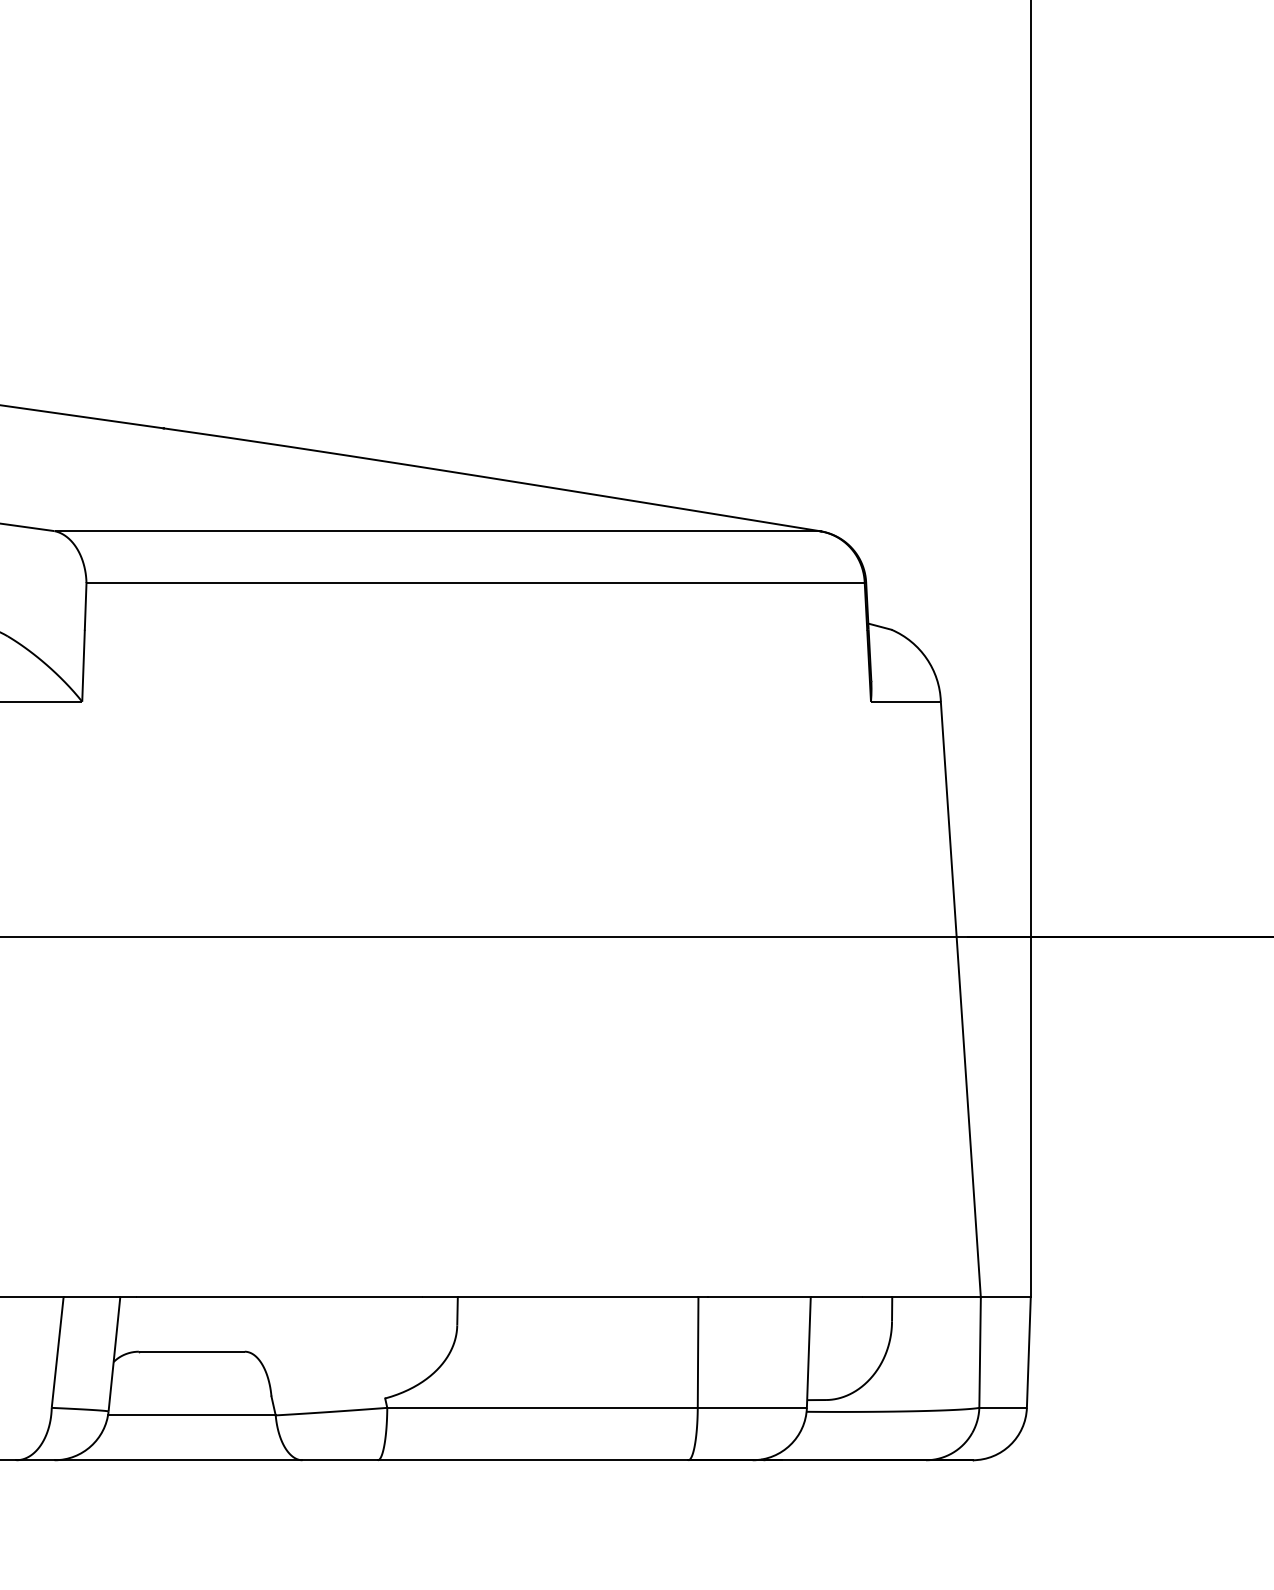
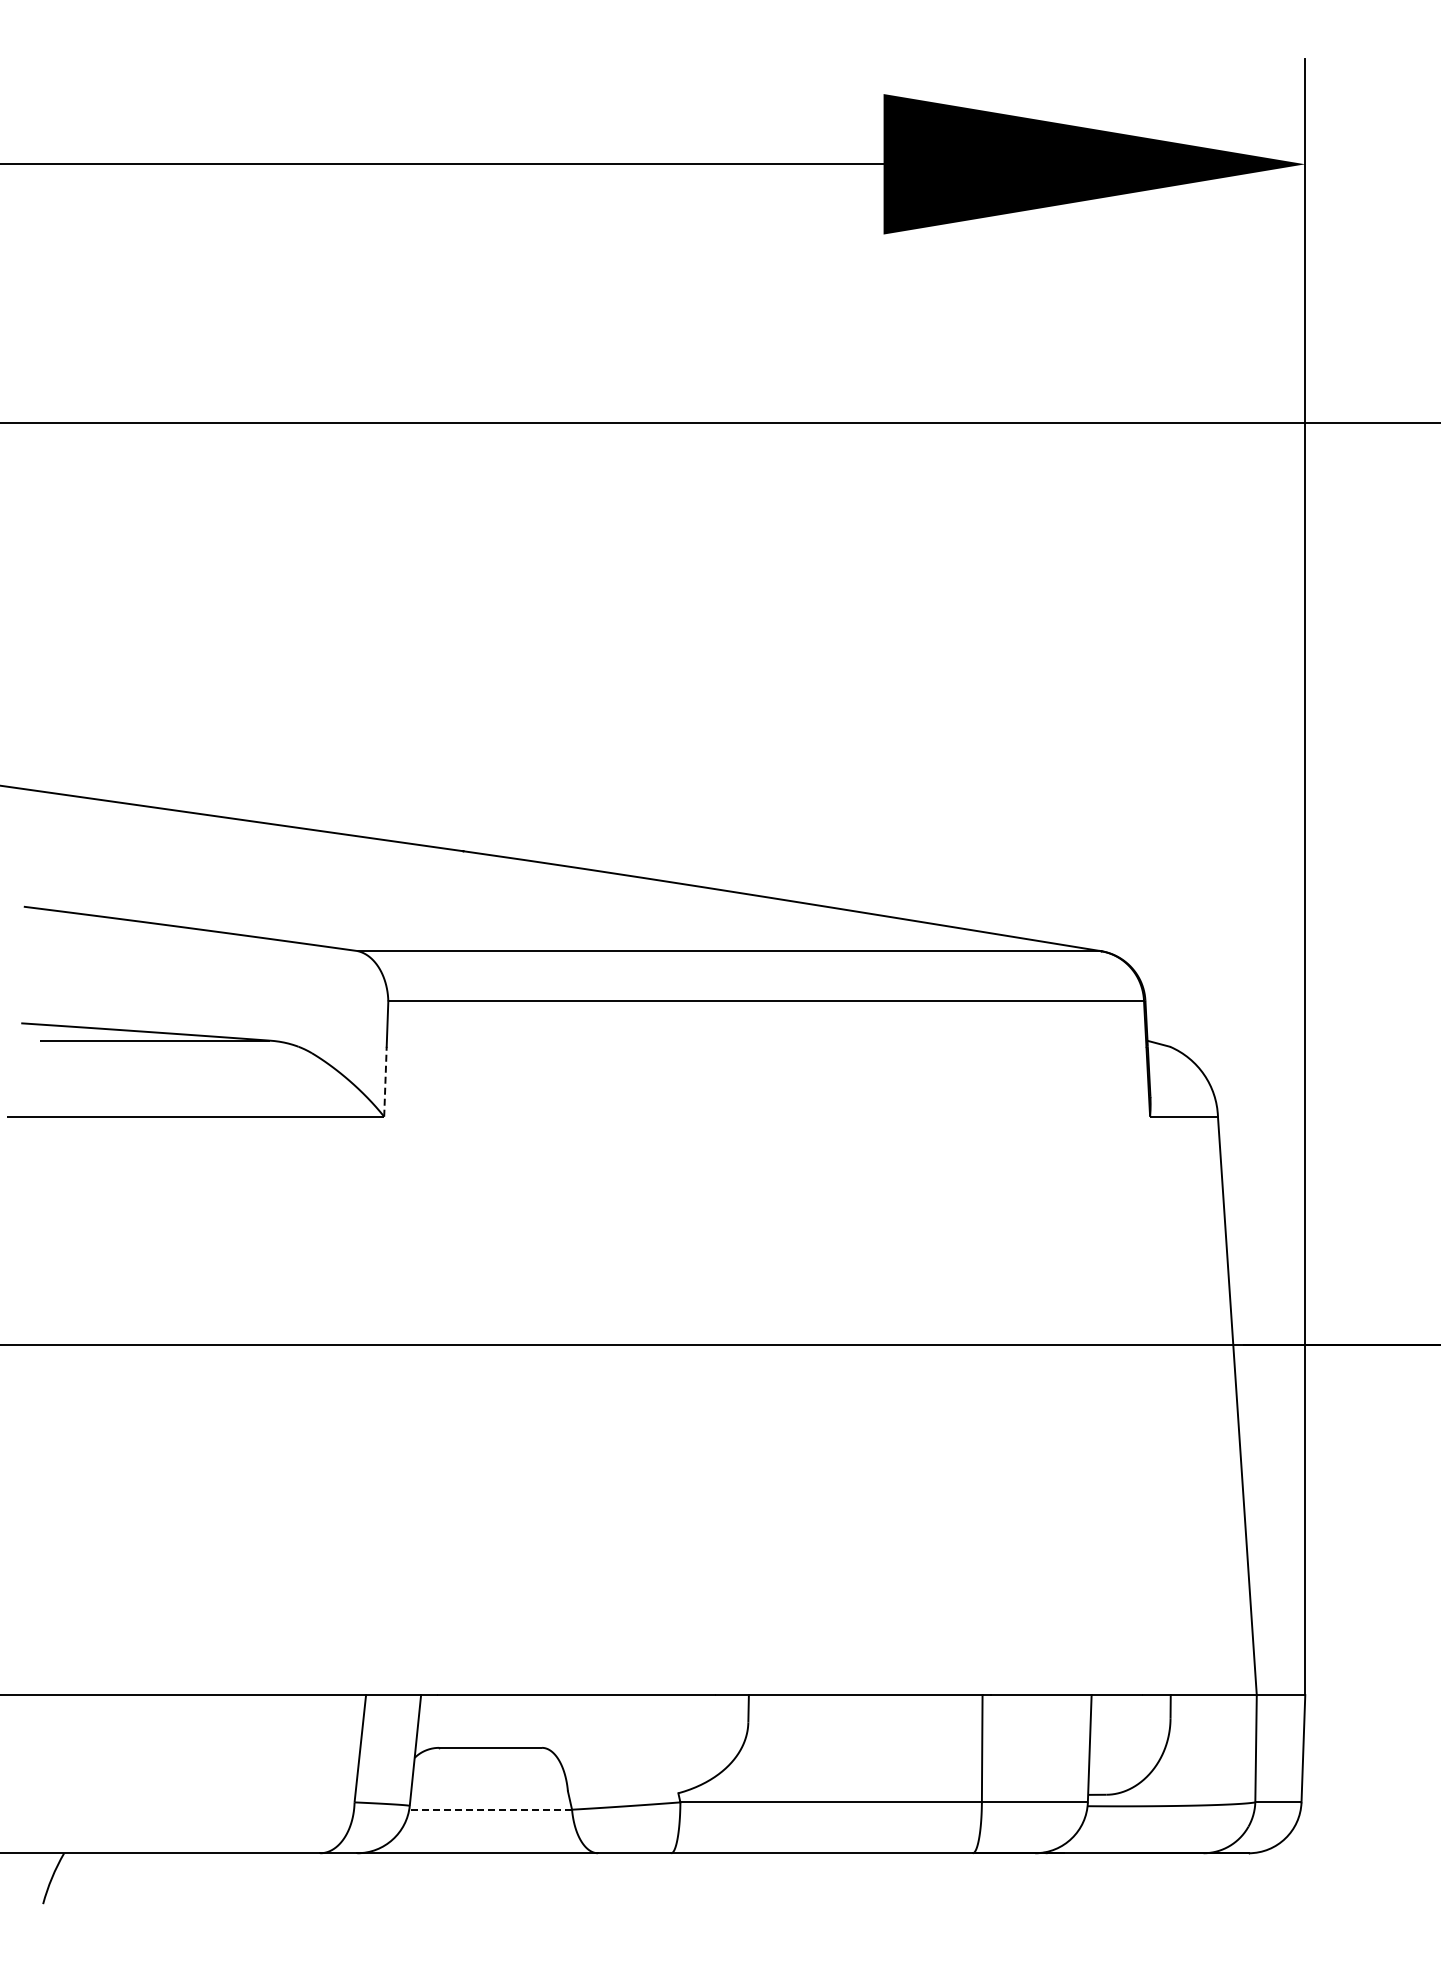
line: (83, 664) -> (385, 1080), solid -> dashed
line: (191, 1415) -> (490, 1809), solid -> dashed

